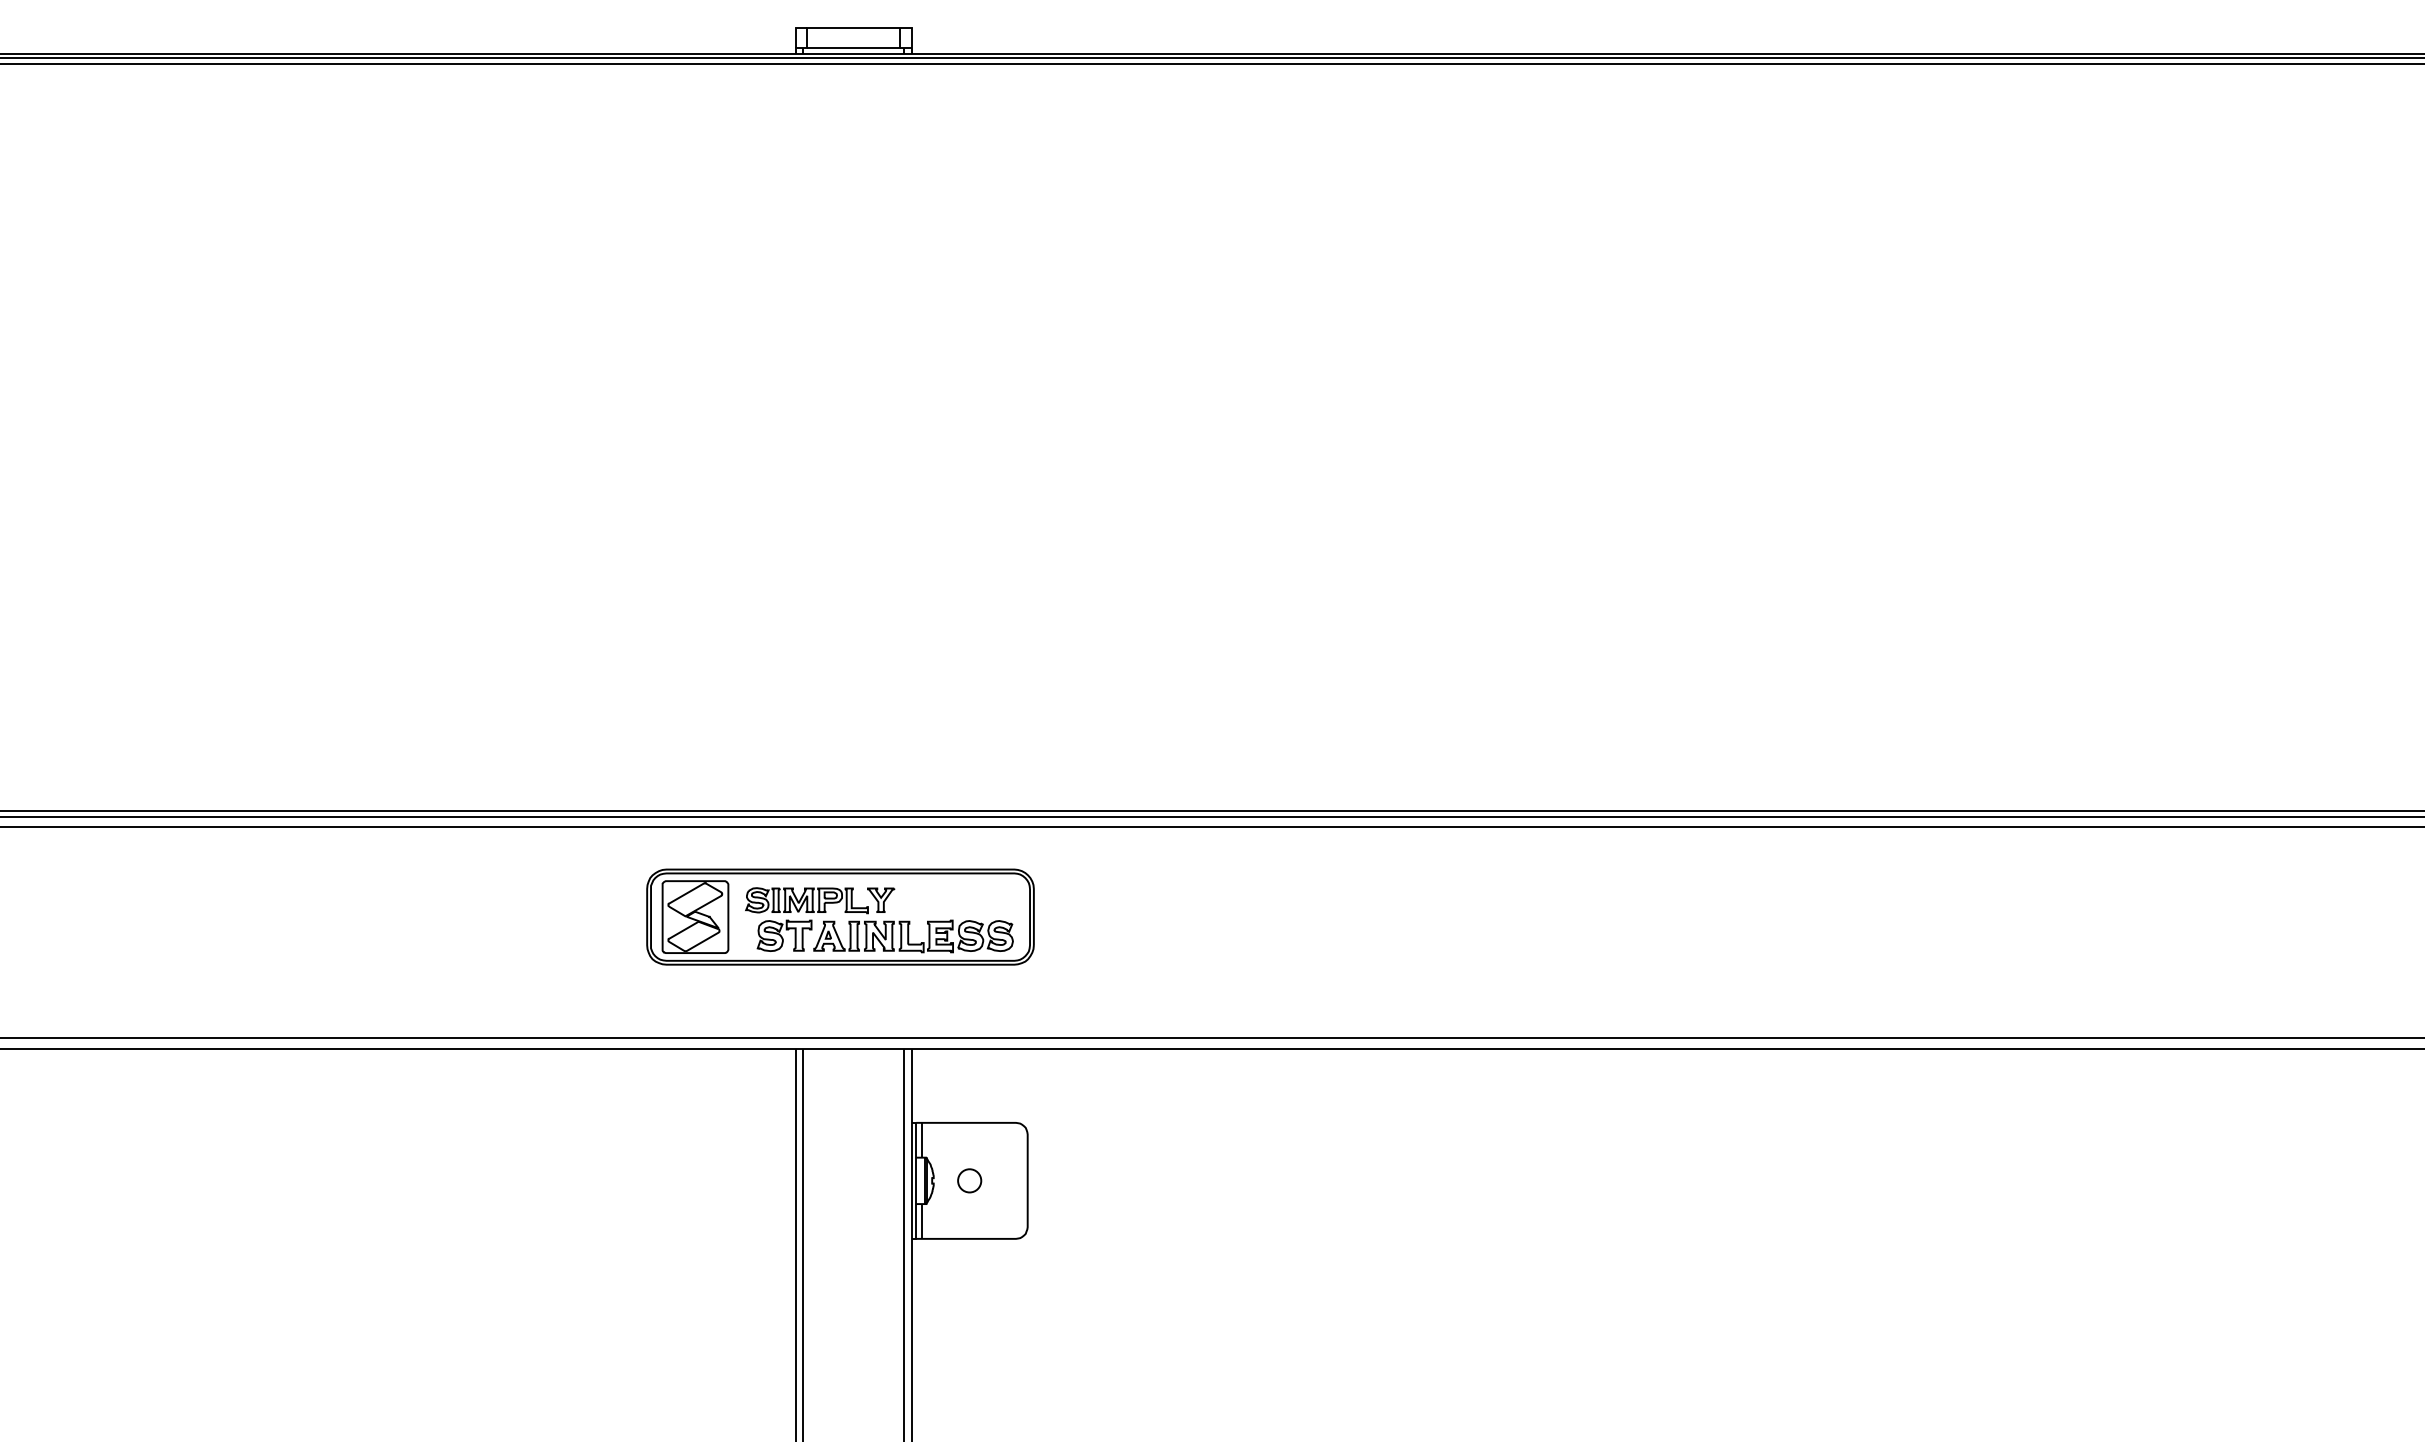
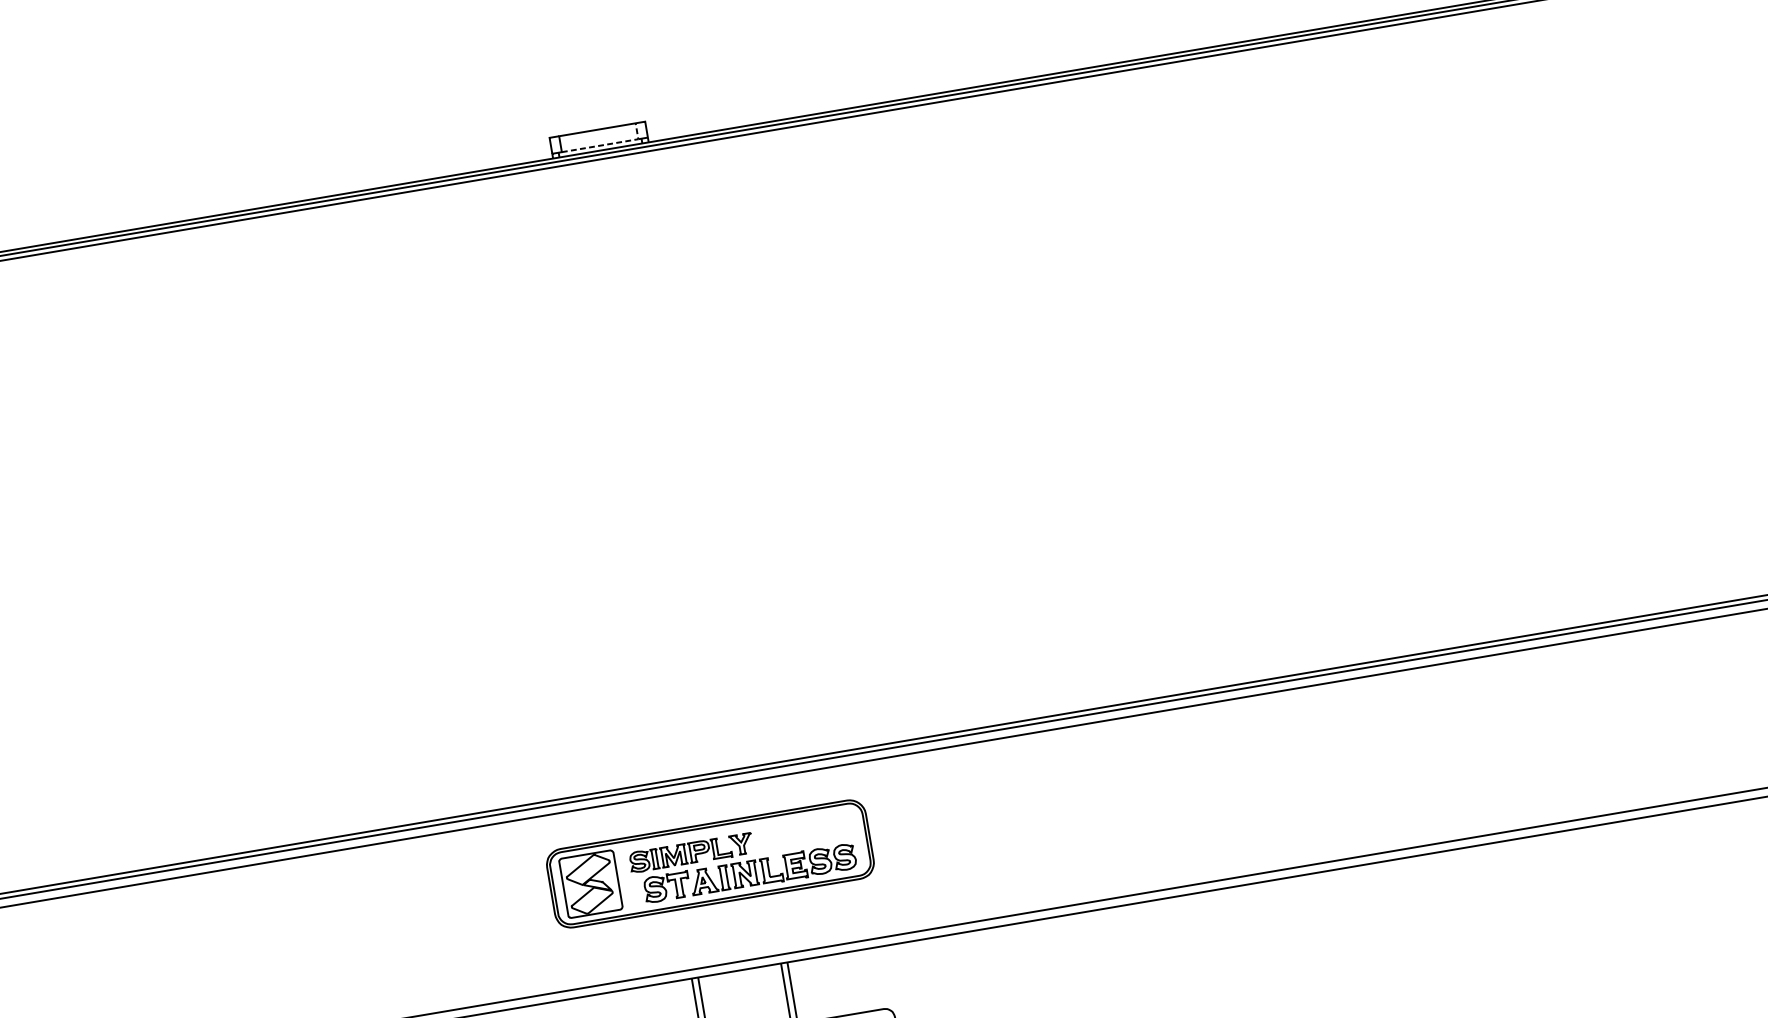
line: (864, 47) -> (609, 143), solid -> dashed

